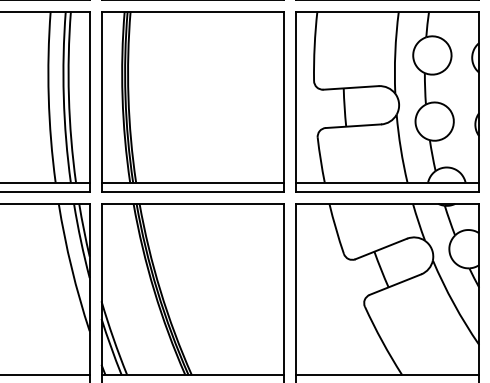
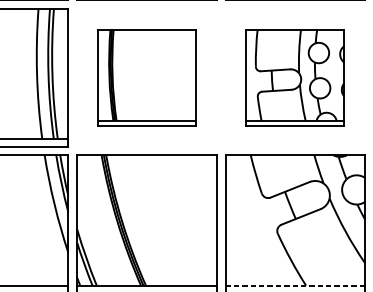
part: (192, 101) -> (146, 77), size x0.7
part: (387, 101) -> (295, 77), size x0.7
line: (387, 374) -> (295, 285), solid -> dashed

